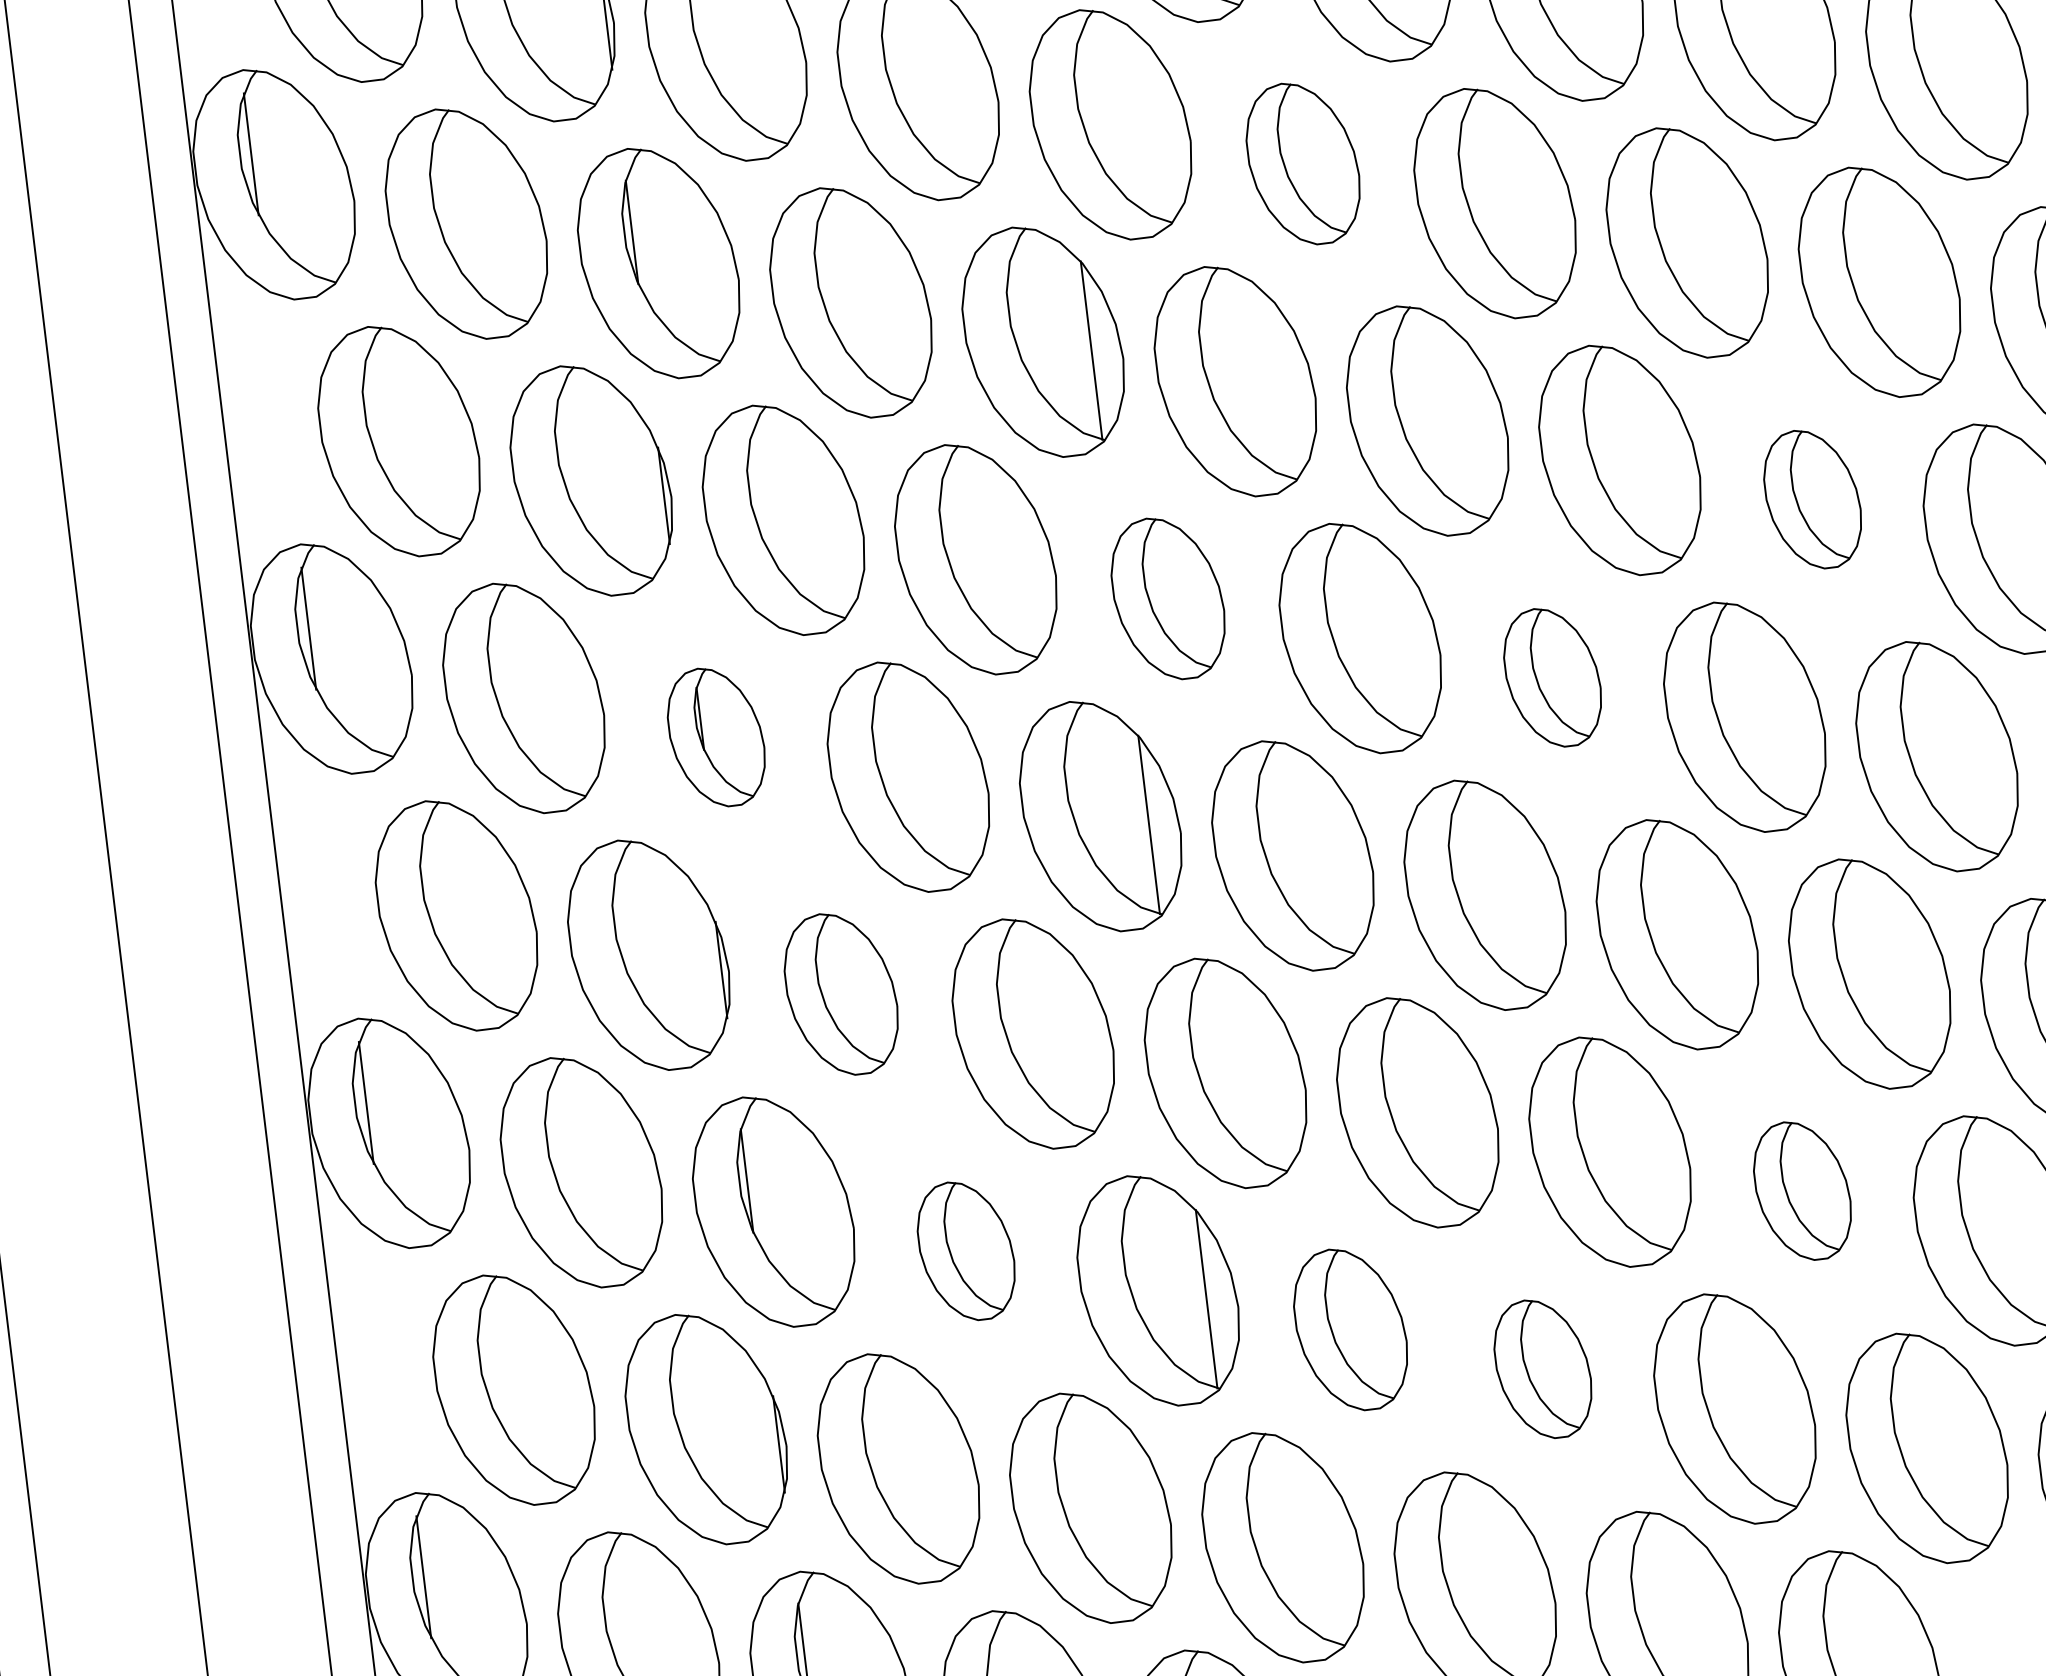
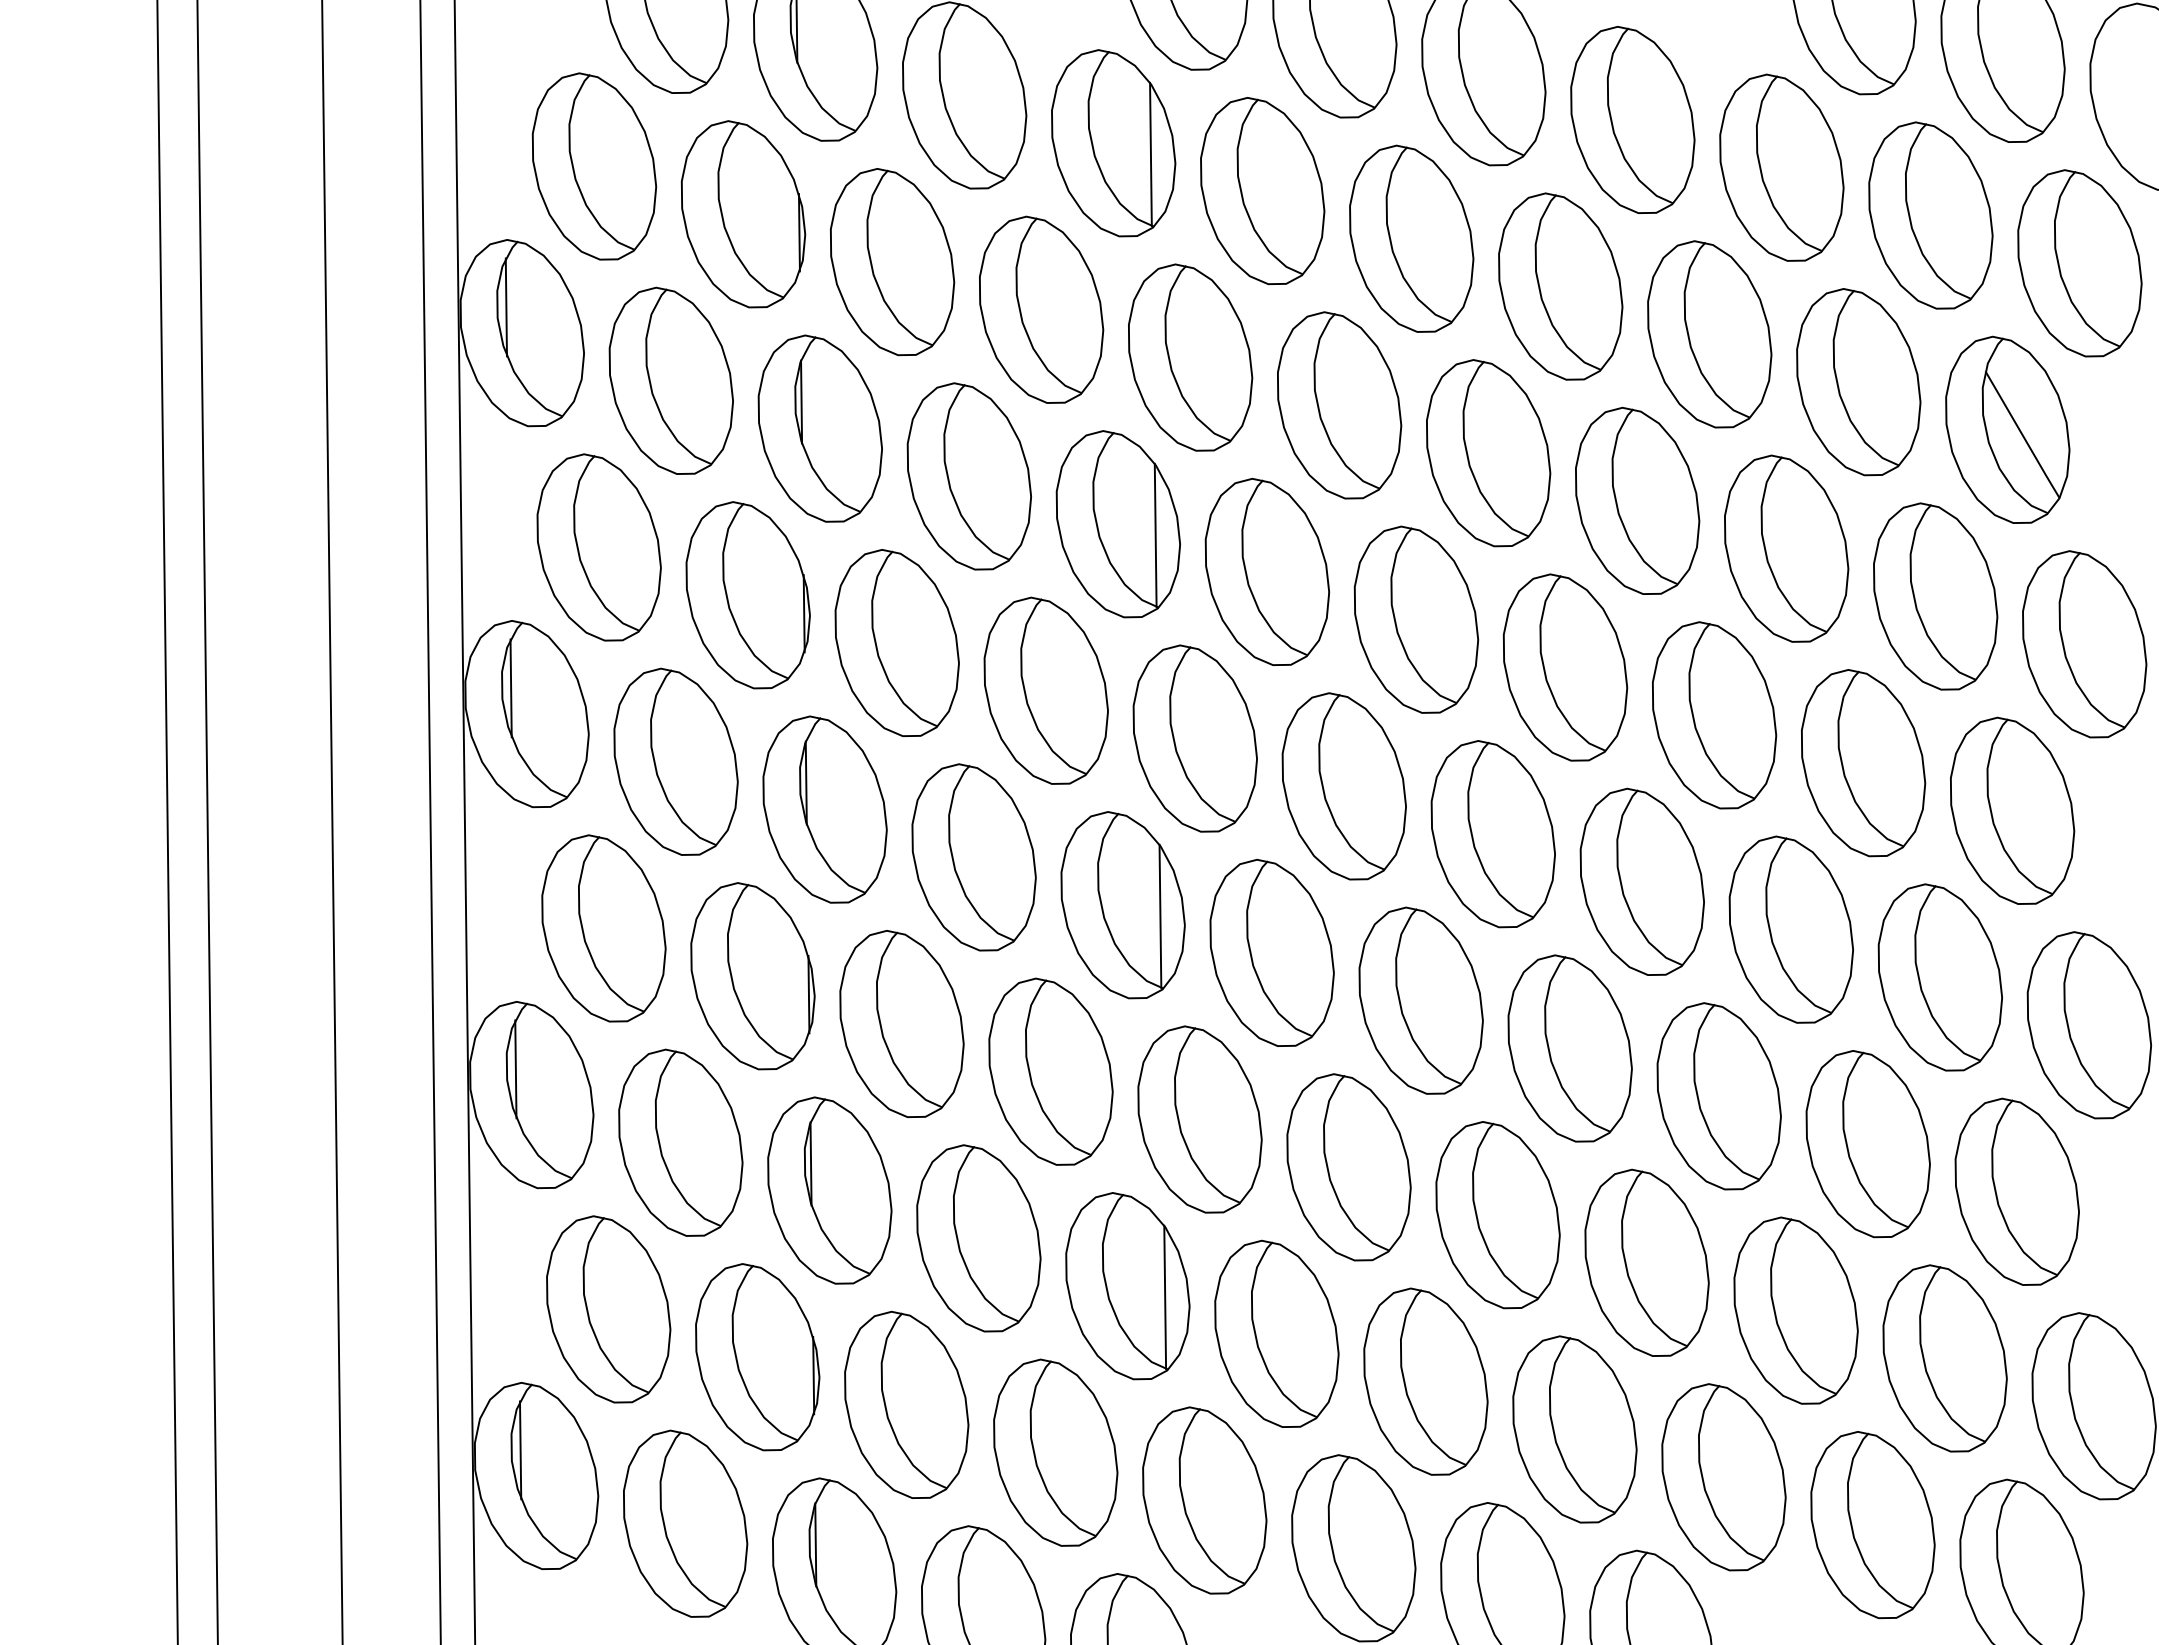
part: (1303, 163) -> (1339, 405), size x1.43
part: (1812, 499) -> (1714, 715), size x1.67
part: (1167, 598) -> (1194, 738), size x1.43
part: (1552, 677) -> (1492, 834), size x1.67
part: (715, 737) -> (824, 809), size x1.67
part: (840, 993) -> (901, 1023), size x1.43
part: (1801, 1190) -> (1646, 1262), size x1.67
part: (965, 1251) -> (978, 1238), size x1.67
part: (1350, 1329) -> (1276, 1333), size x1.43
part: (1542, 1368) -> (1425, 1381), size x1.67

